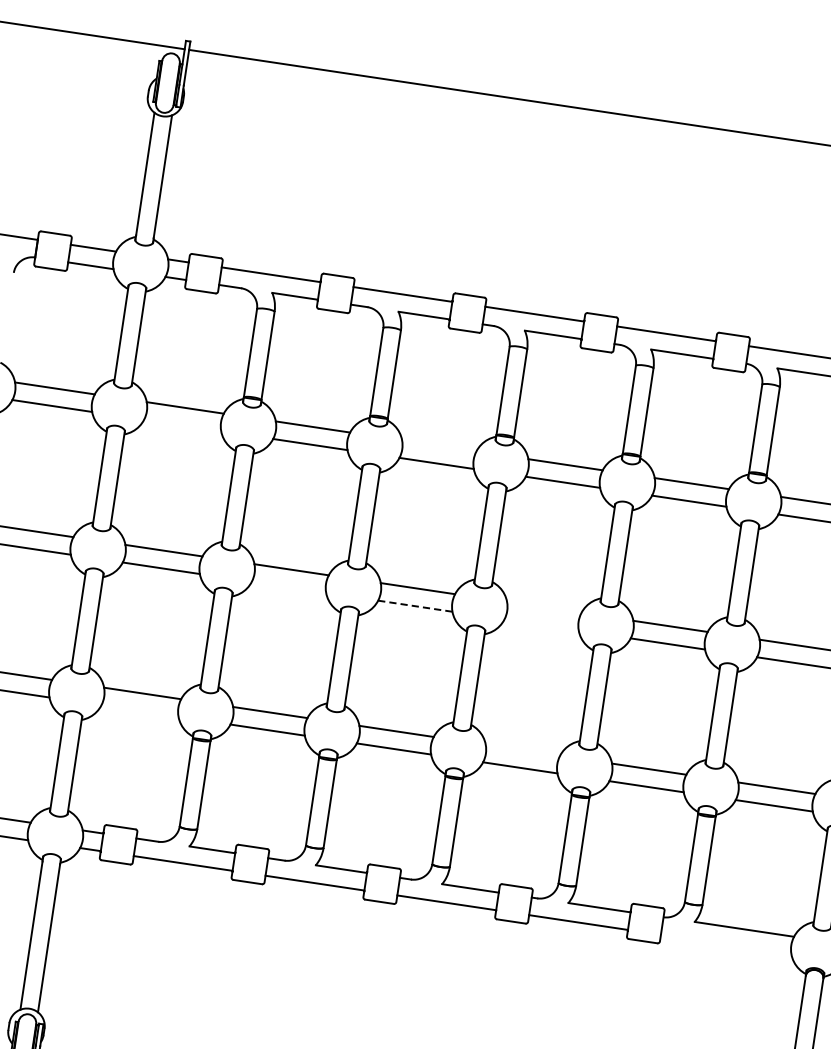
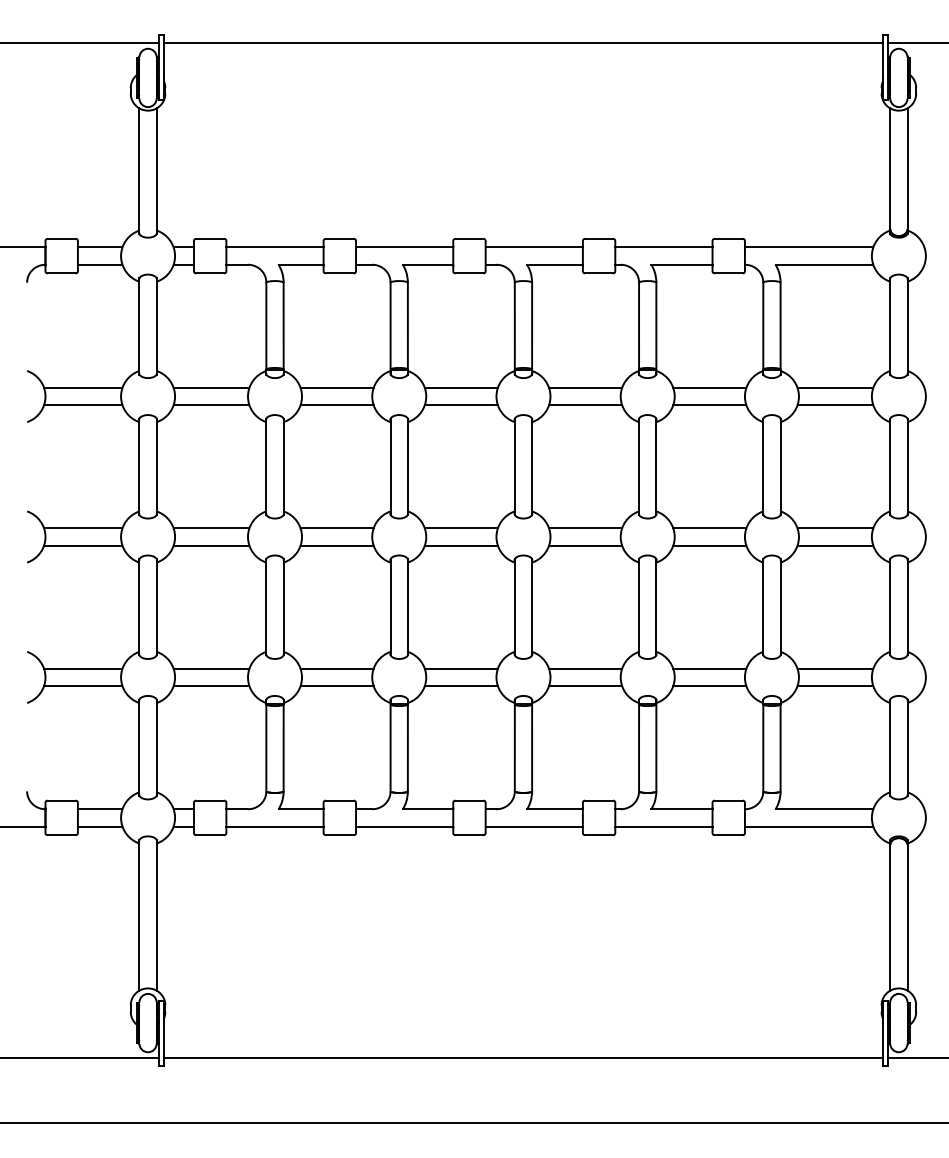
line: (182, 425) -> (211, 405), added
line: (438, 445) -> (460, 387), added
line: (288, 587) -> (336, 545), added
line: (415, 606) -> (461, 545), dashed -> solid
line: (544, 607) -> (585, 528), added
line: (541, 624) -> (585, 545), added
line: (139, 711) -> (211, 686), added
line: (522, 749) -> (585, 668), added
line: (725, 944) -> (808, 826), added

